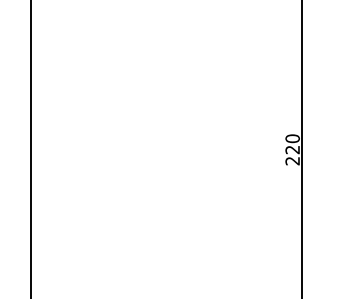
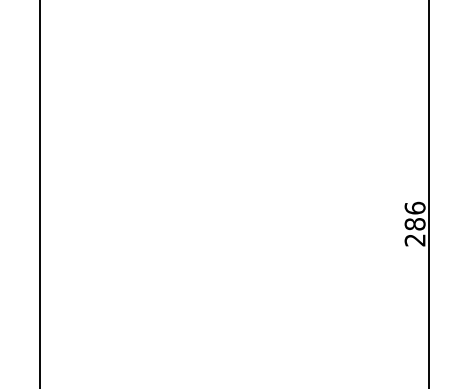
text: (292, 144) -> (414, 216), 220 -> 286

